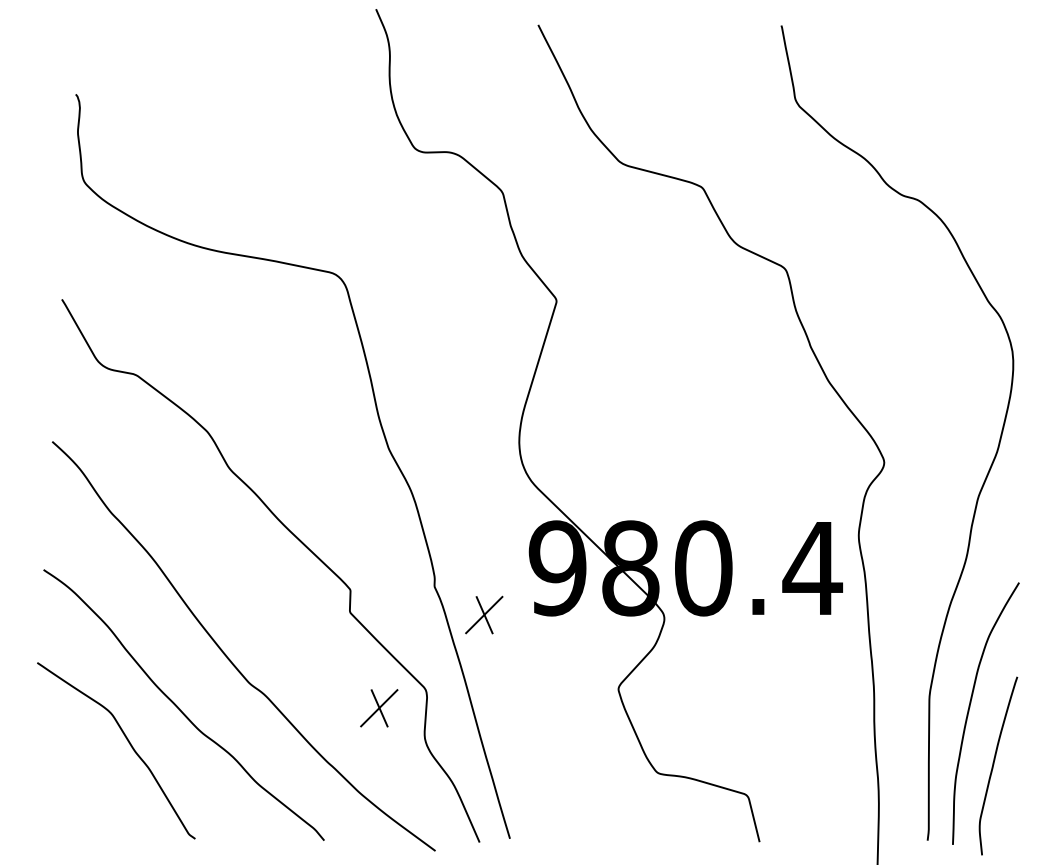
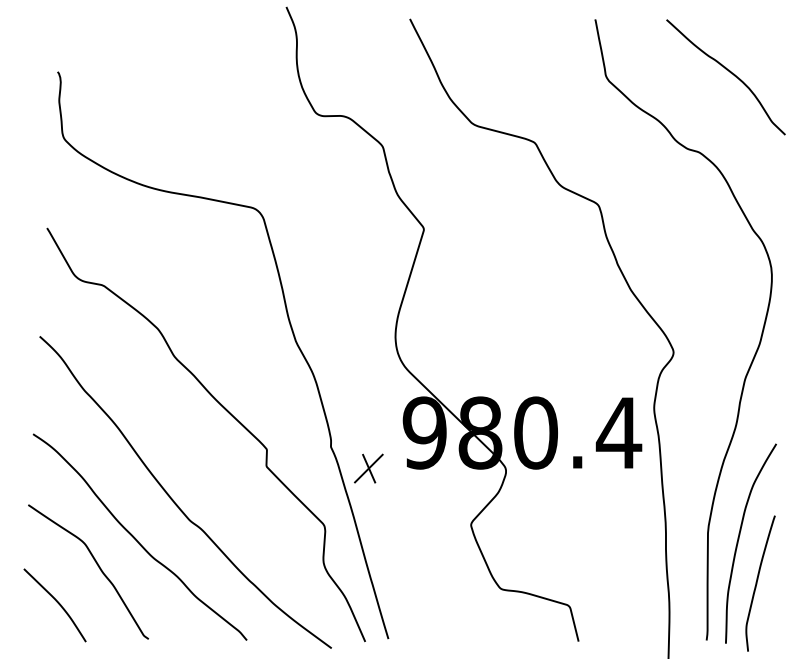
curve: (957, 95) -> (729, 72), added
part: (378, 708) -> (288, 539), removed
curve: (74, 790) -> (56, 602), added

